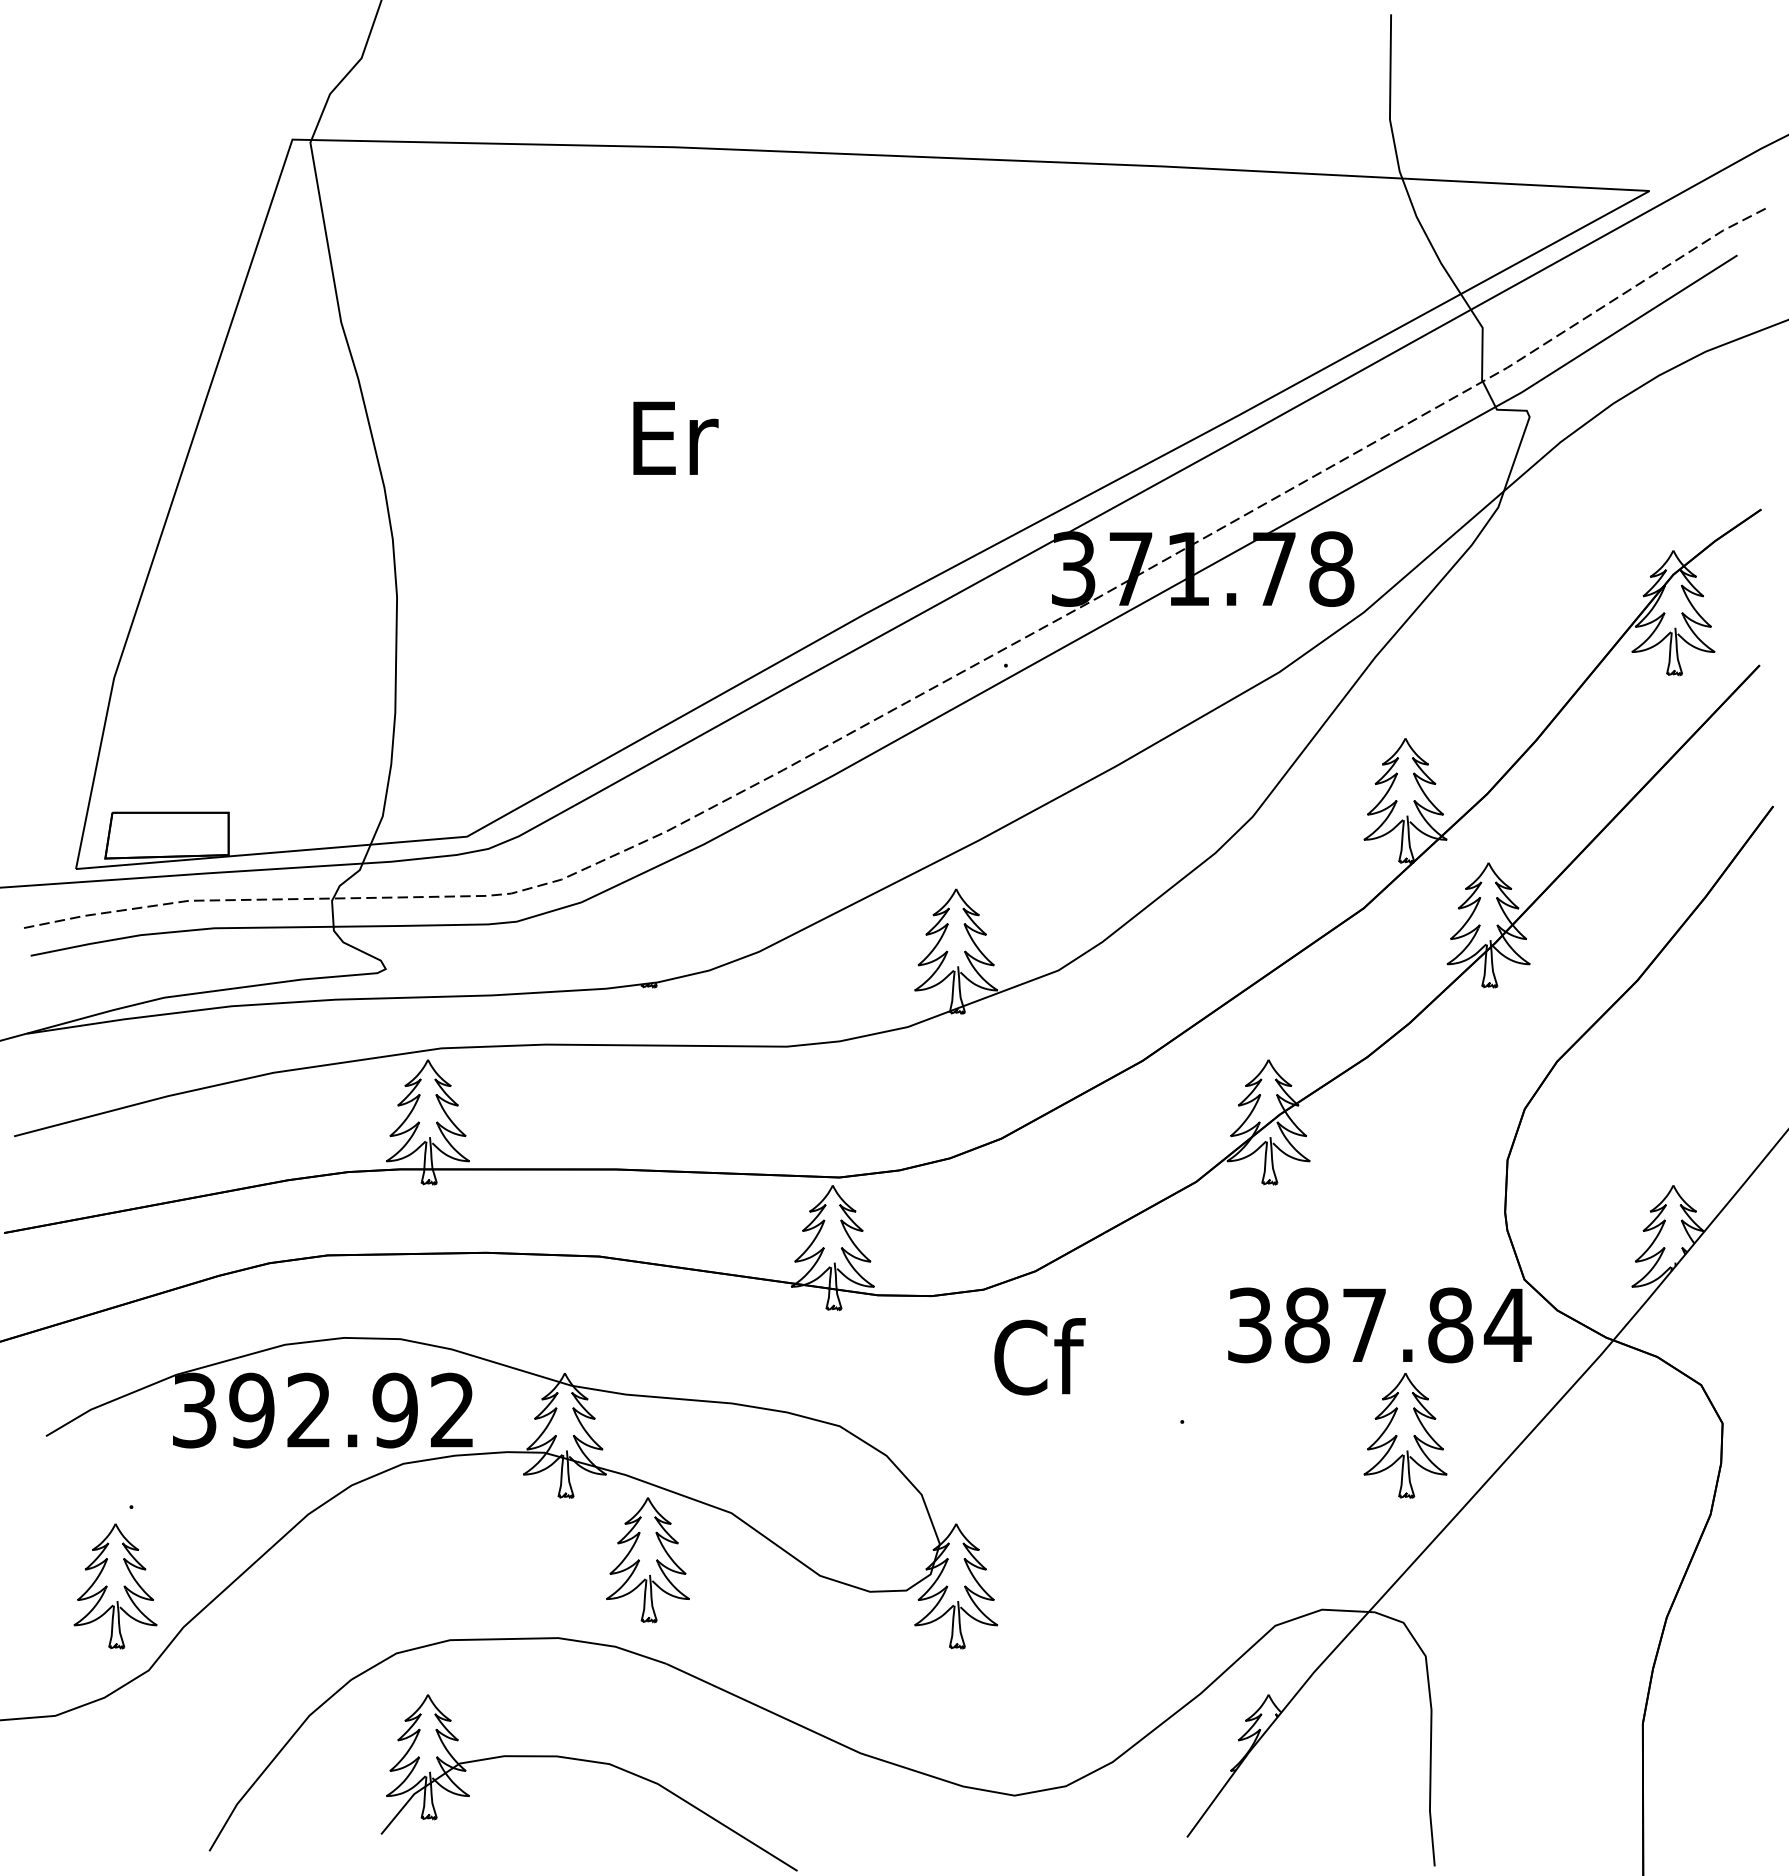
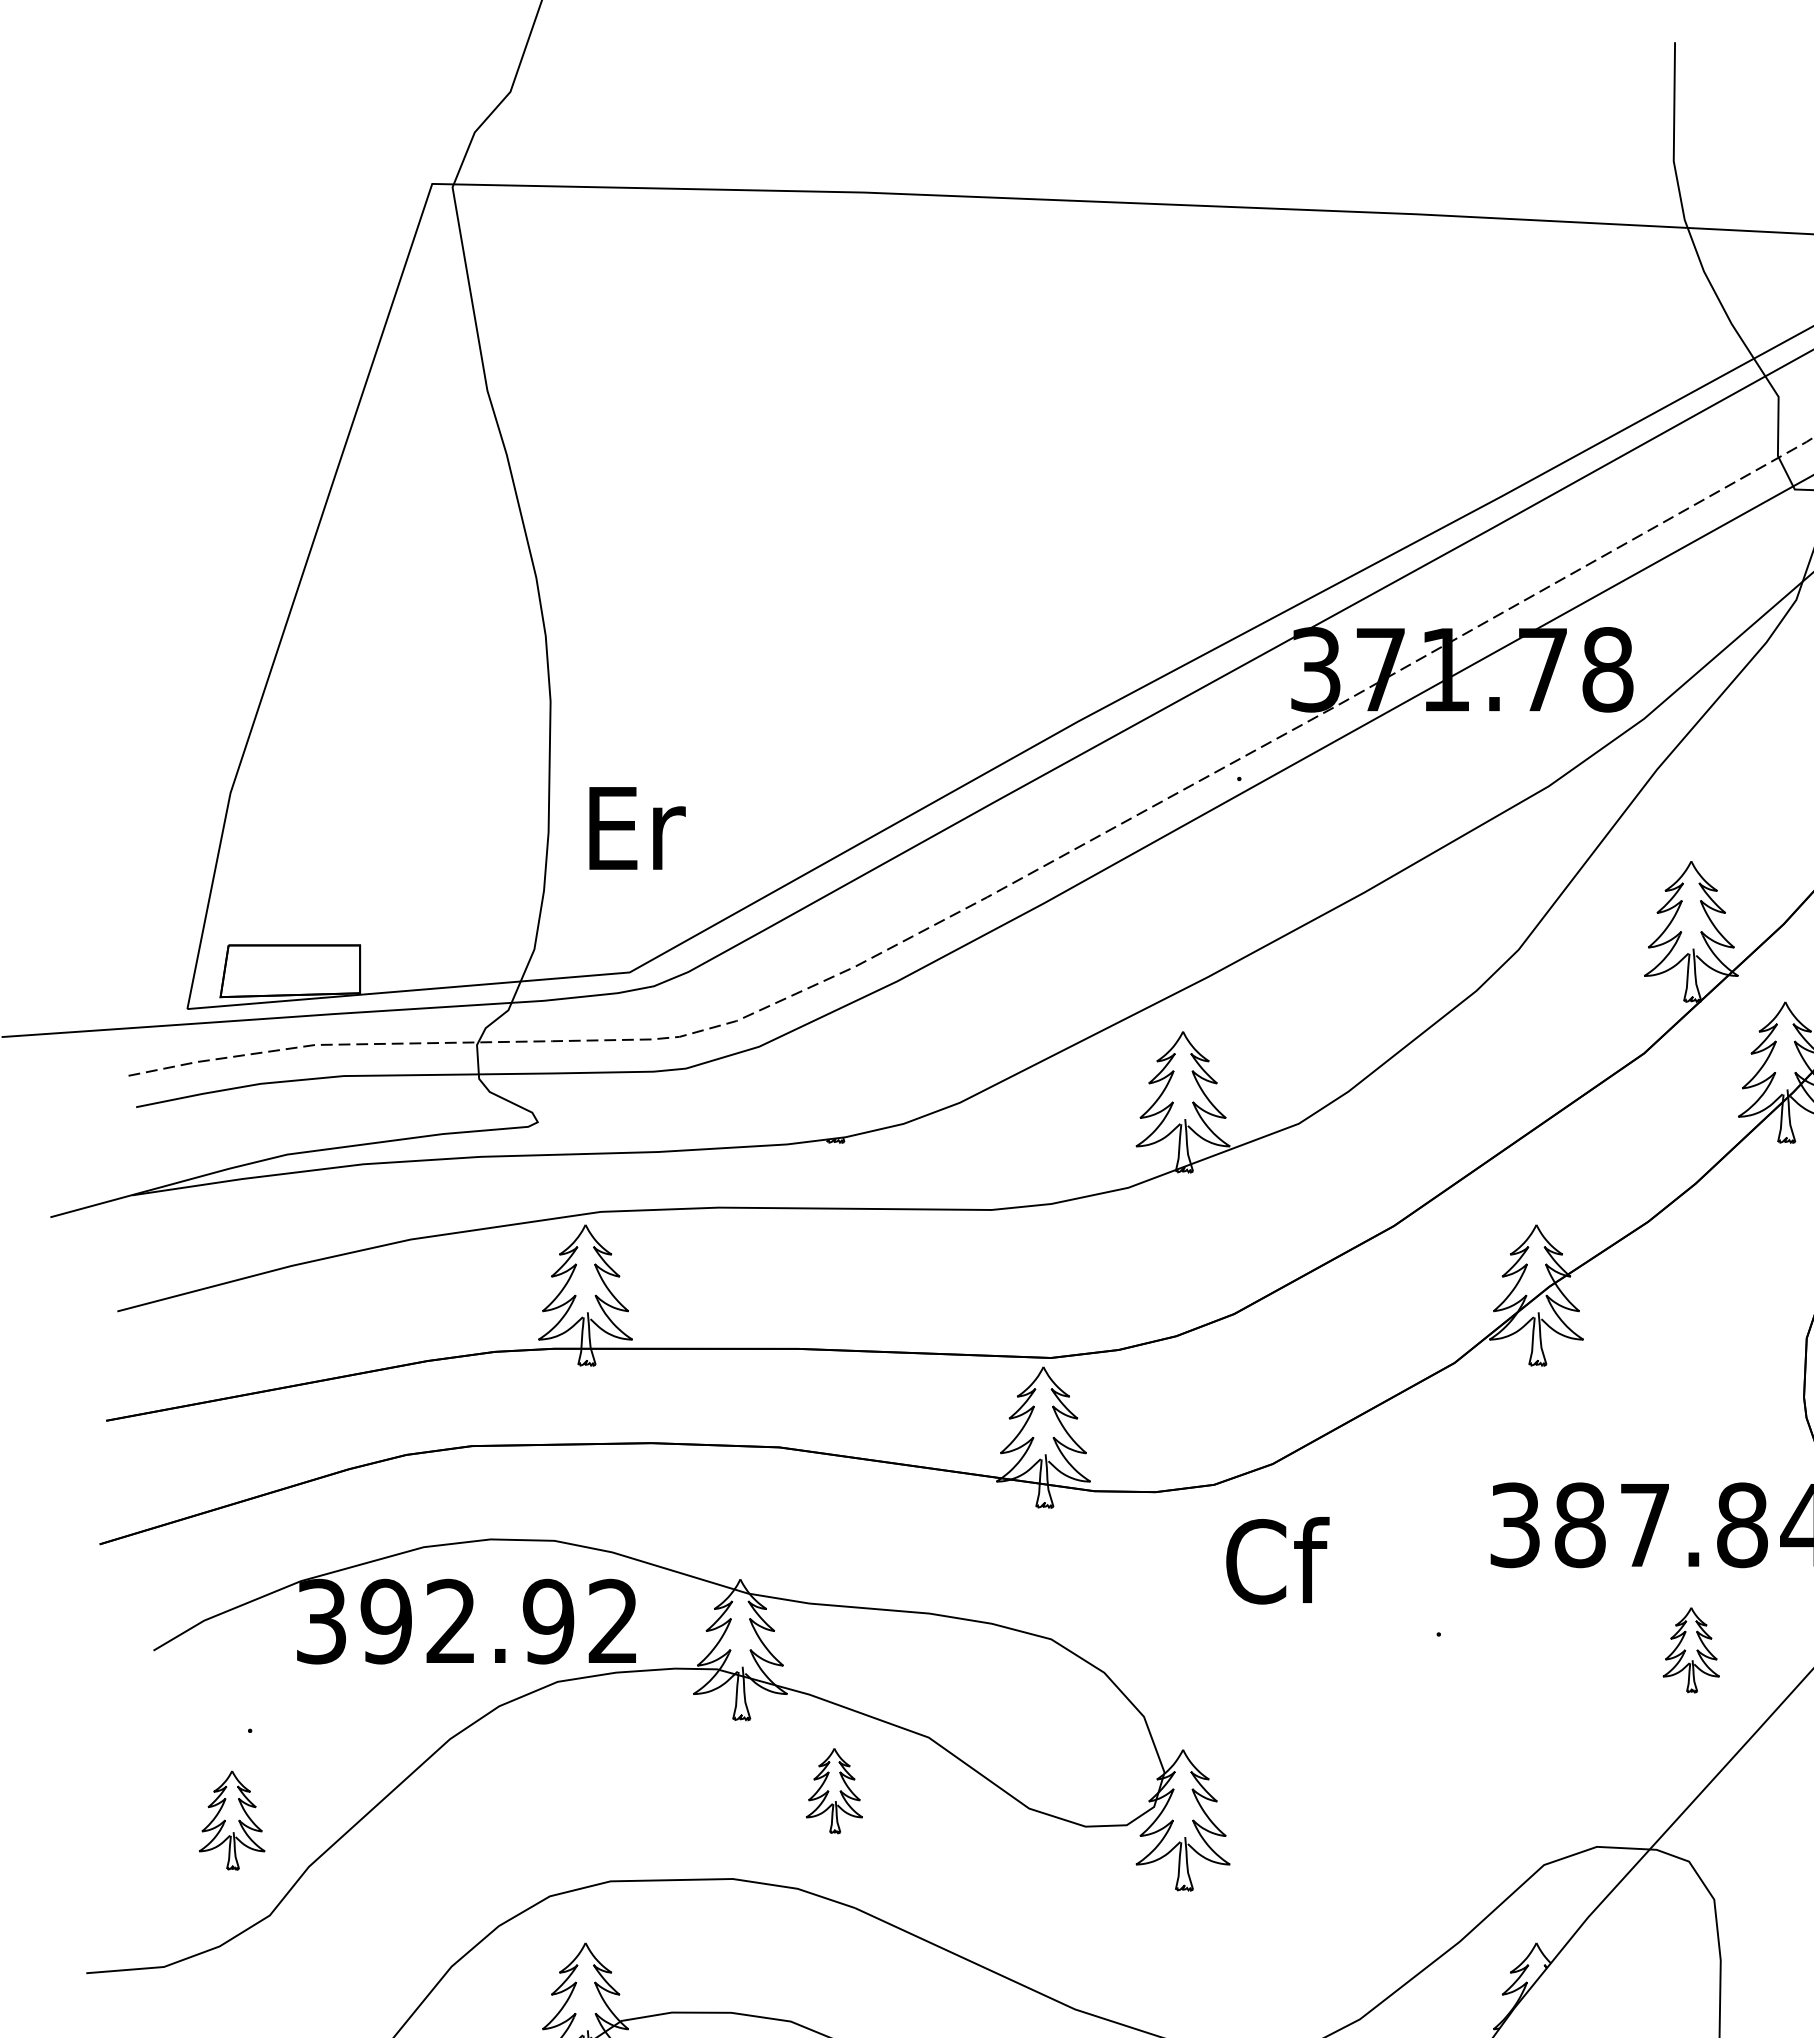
text: (675, 437) -> (637, 827), moved
part: (1405, 1435) -> (1691, 1649), size x0.6
part: (647, 1560) -> (833, 1791), size x0.6
part: (115, 1586) -> (232, 1820), size x0.7

